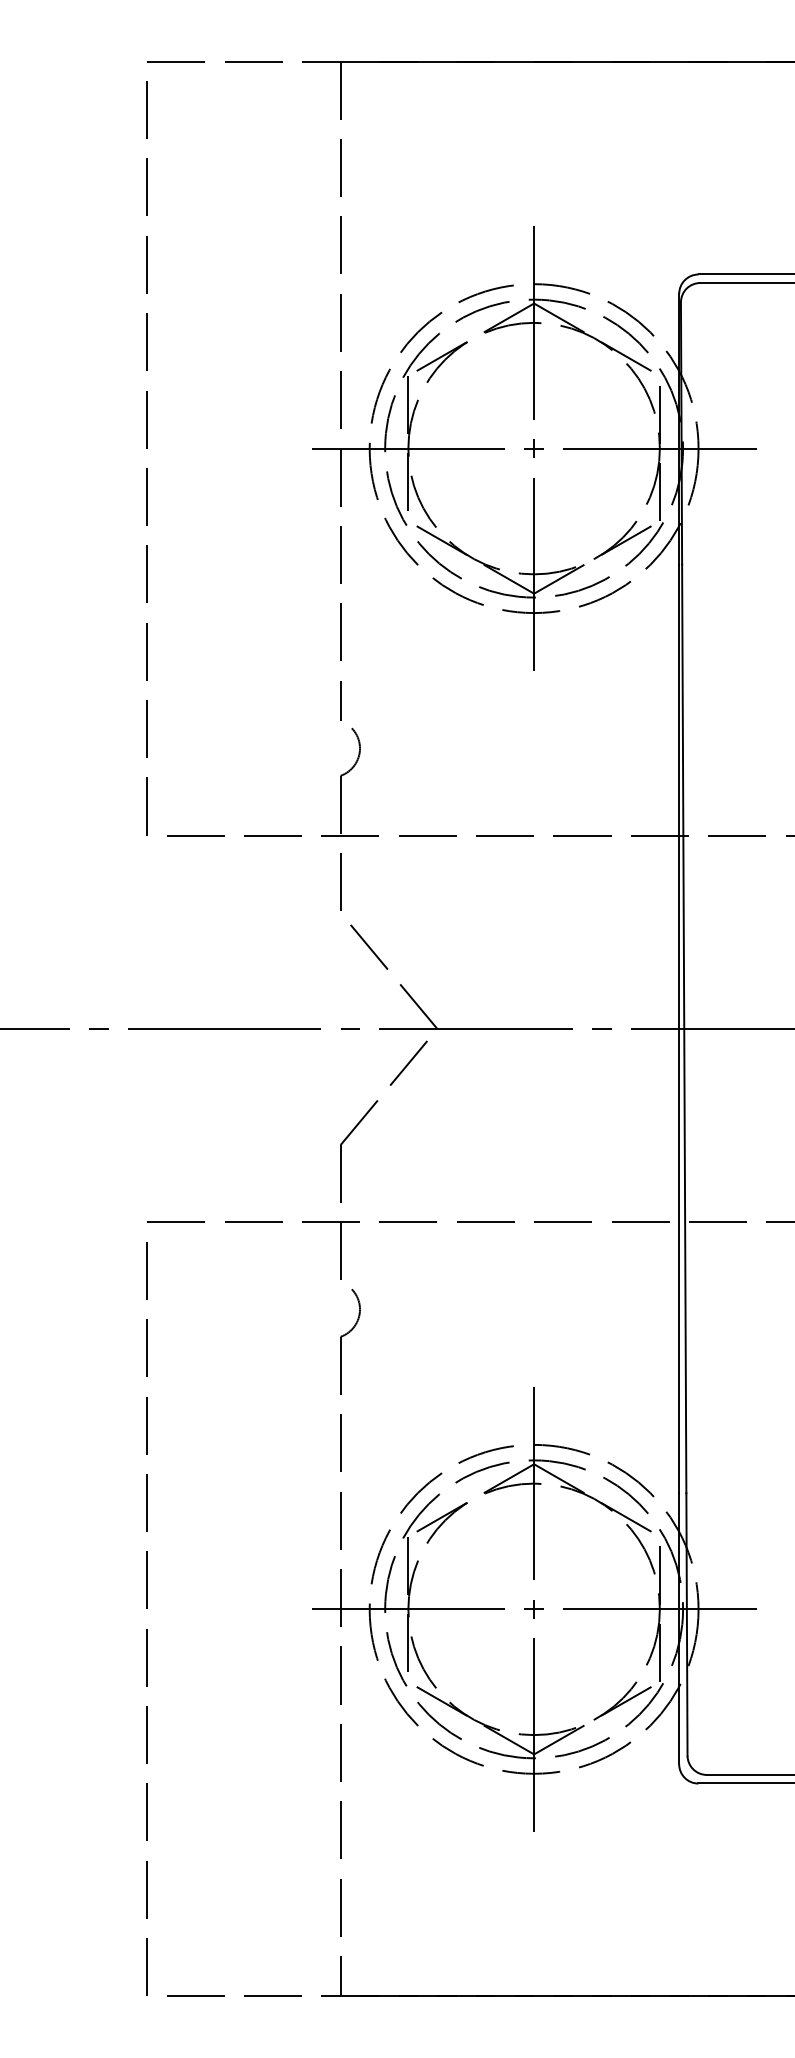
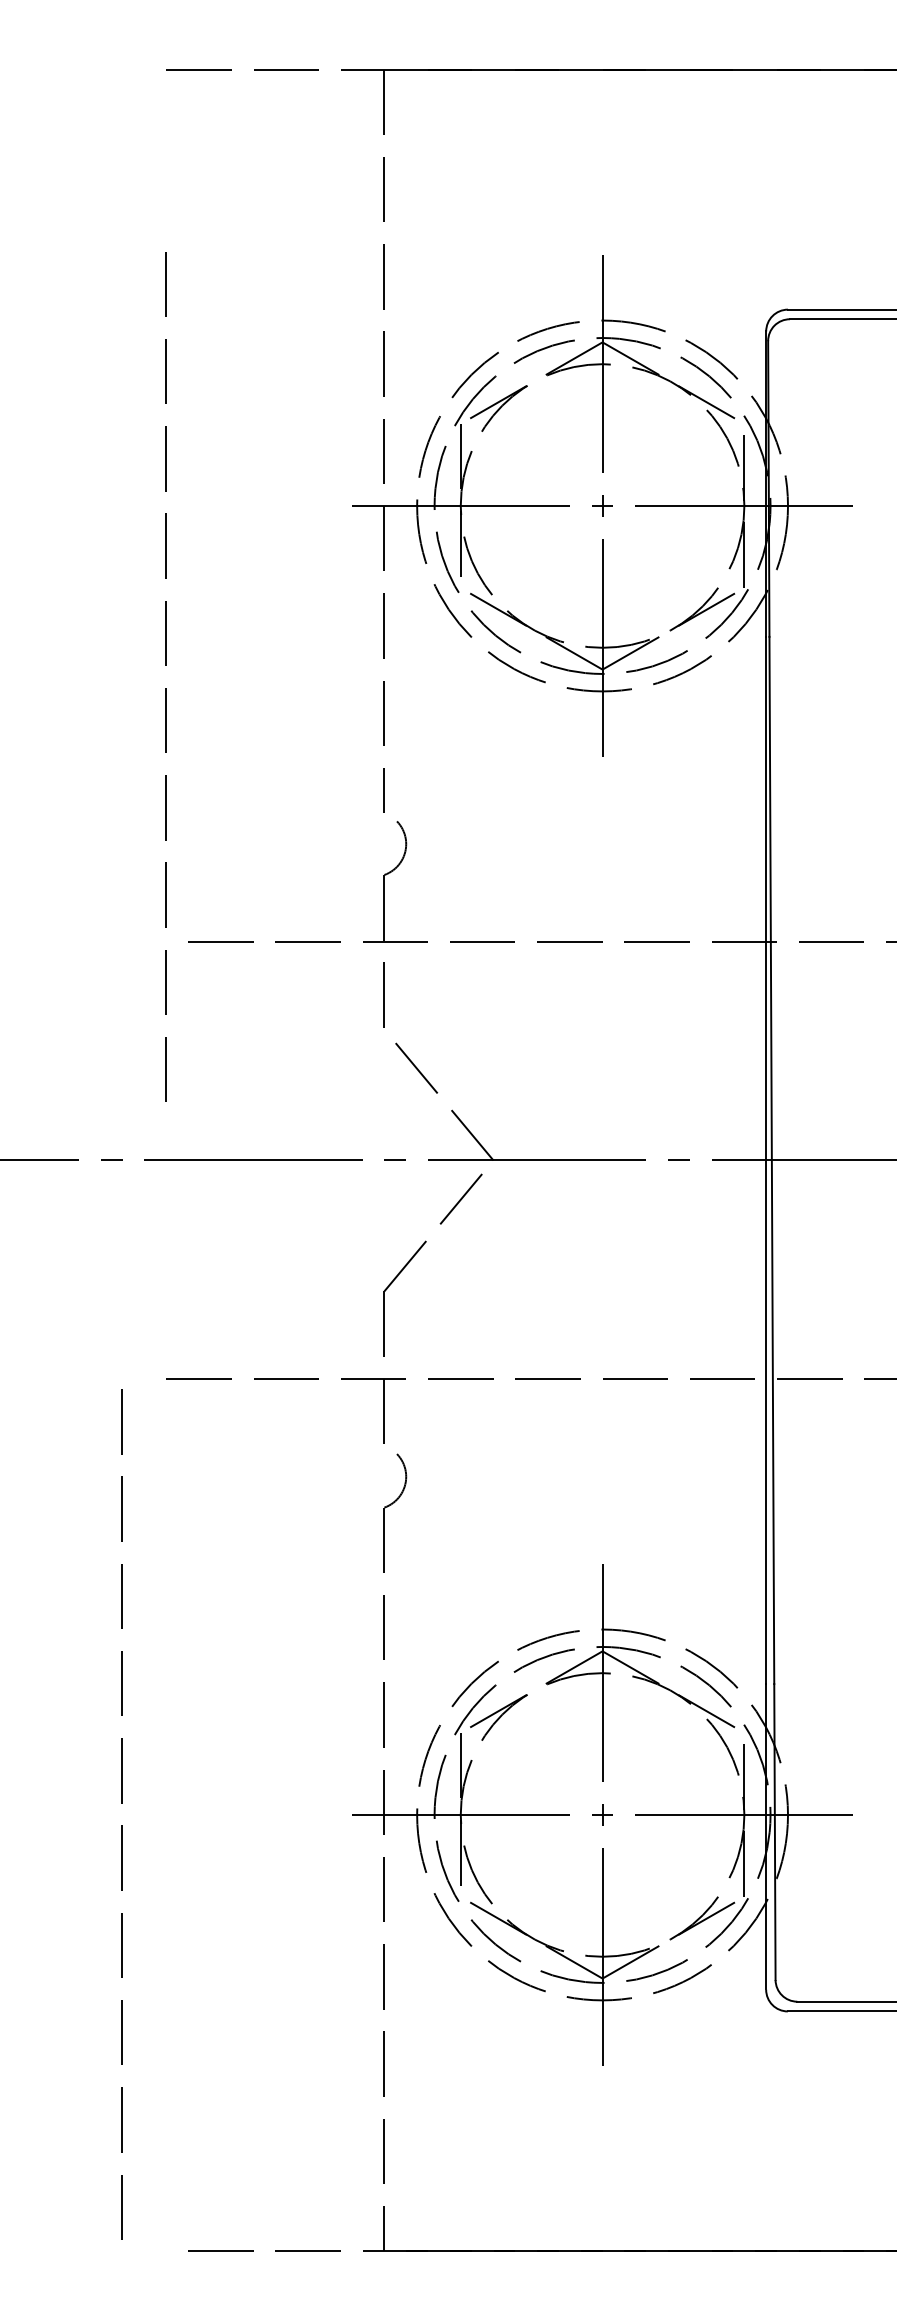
line: (146, 448) -> (165, 666), moved
line: (146, 1608) -> (121, 1802), moved

